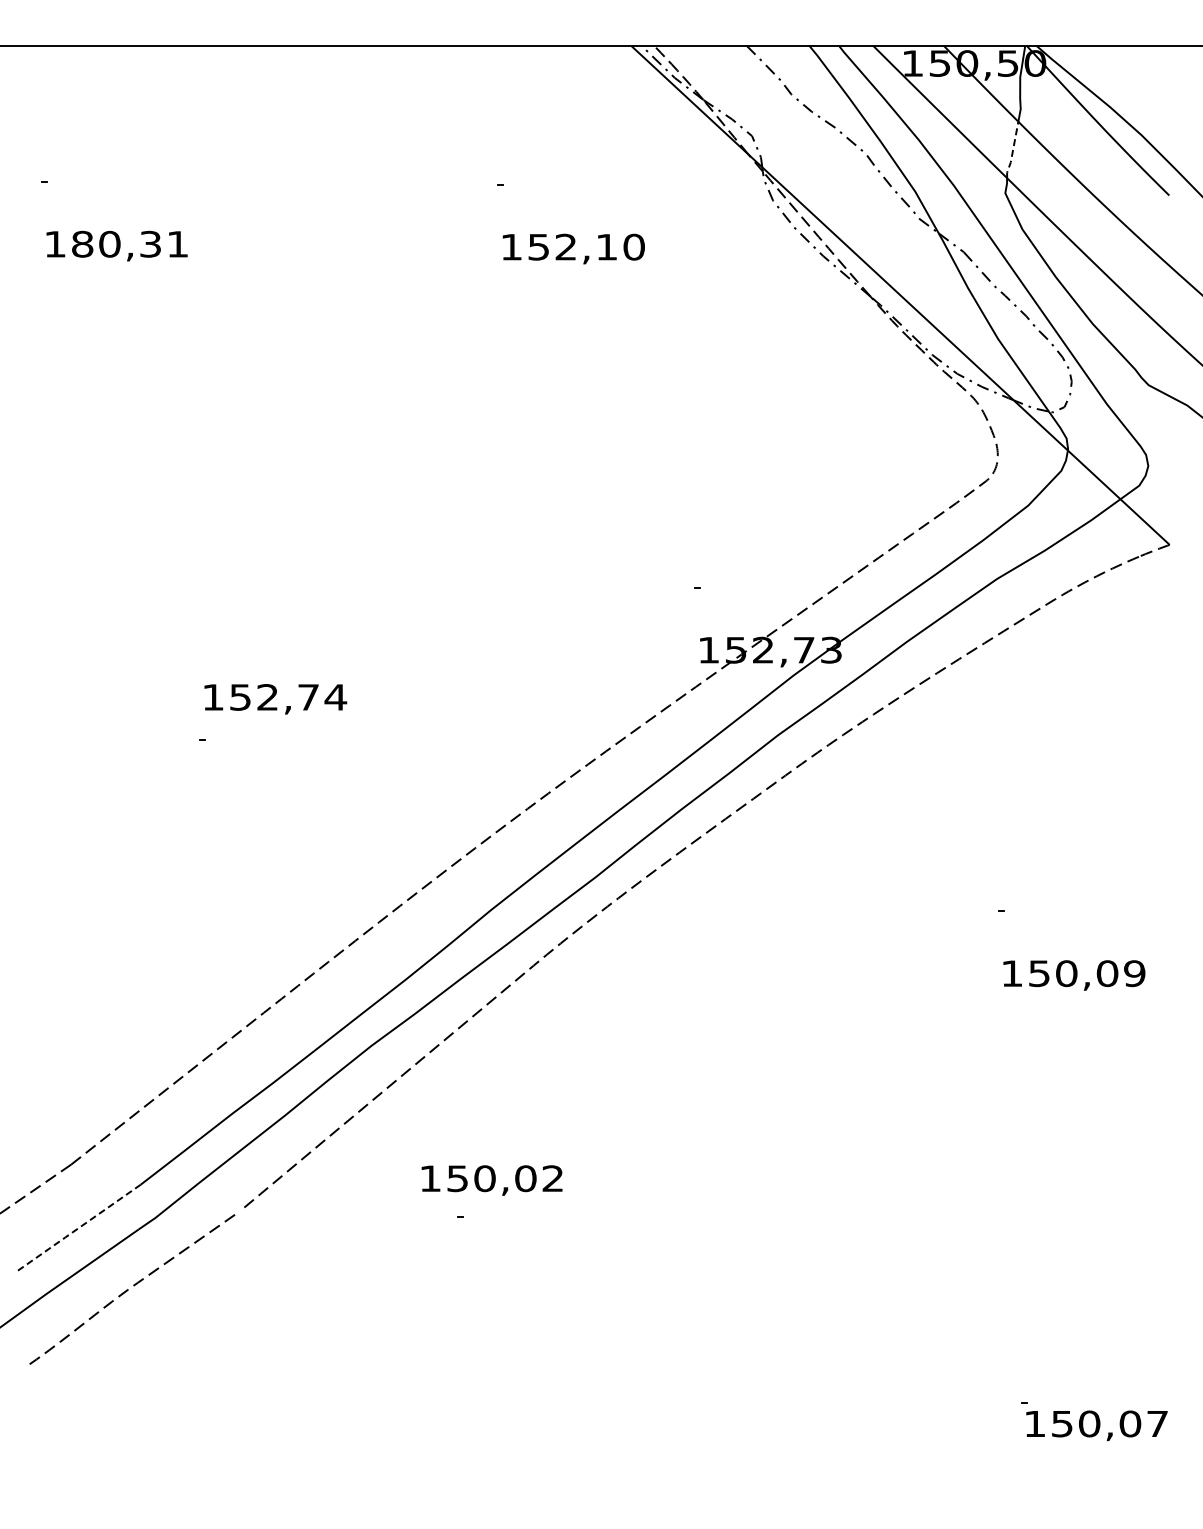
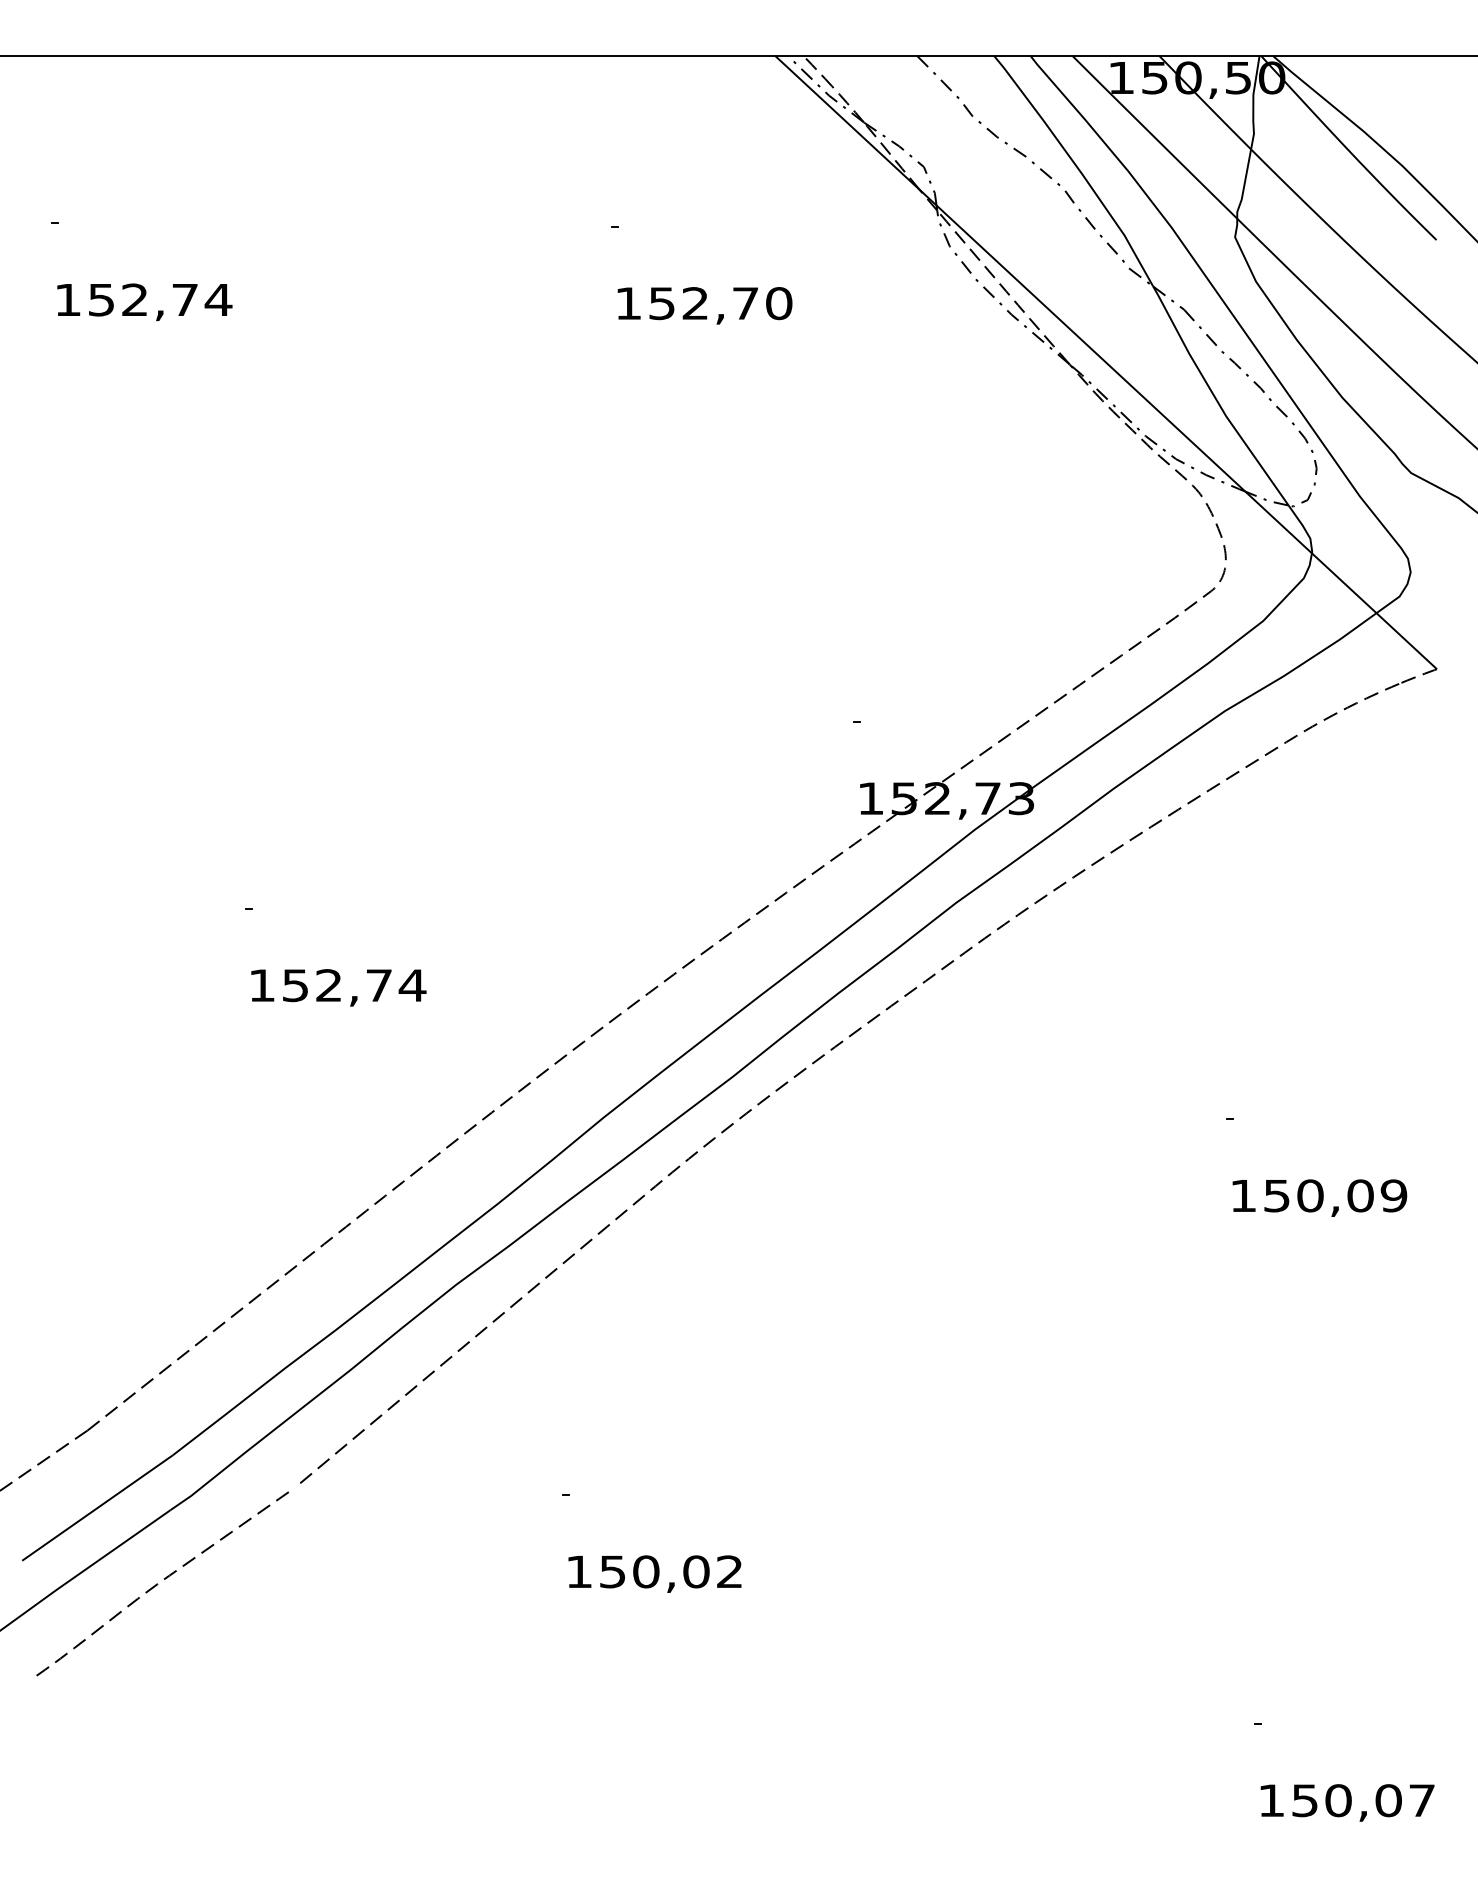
line: (1012, 150) -> (1243, 184), dashed -> solid
text: (130, 243) -> (160, 299), 180,31 -> 152,74
text: (606, 247) -> (745, 303), 152,10 -> 152,70
text: (275, 699) -> (338, 988), moved
text: (491, 1180) -> (654, 1574), moved
line: (79, 1227) -> (97, 1507), dashed -> solid
text: (1096, 1425) -> (1347, 1802), moved

